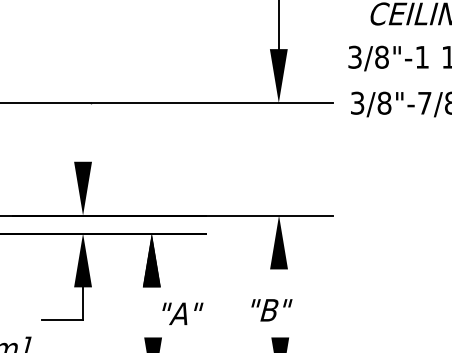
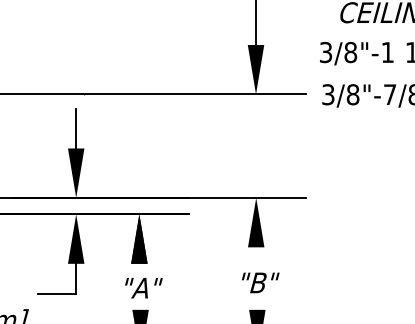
line: (83, 140) -> (76, 128), added
text: (271, 309) -> (260, 282), moved
text: (182, 314) -> (143, 288), moved

